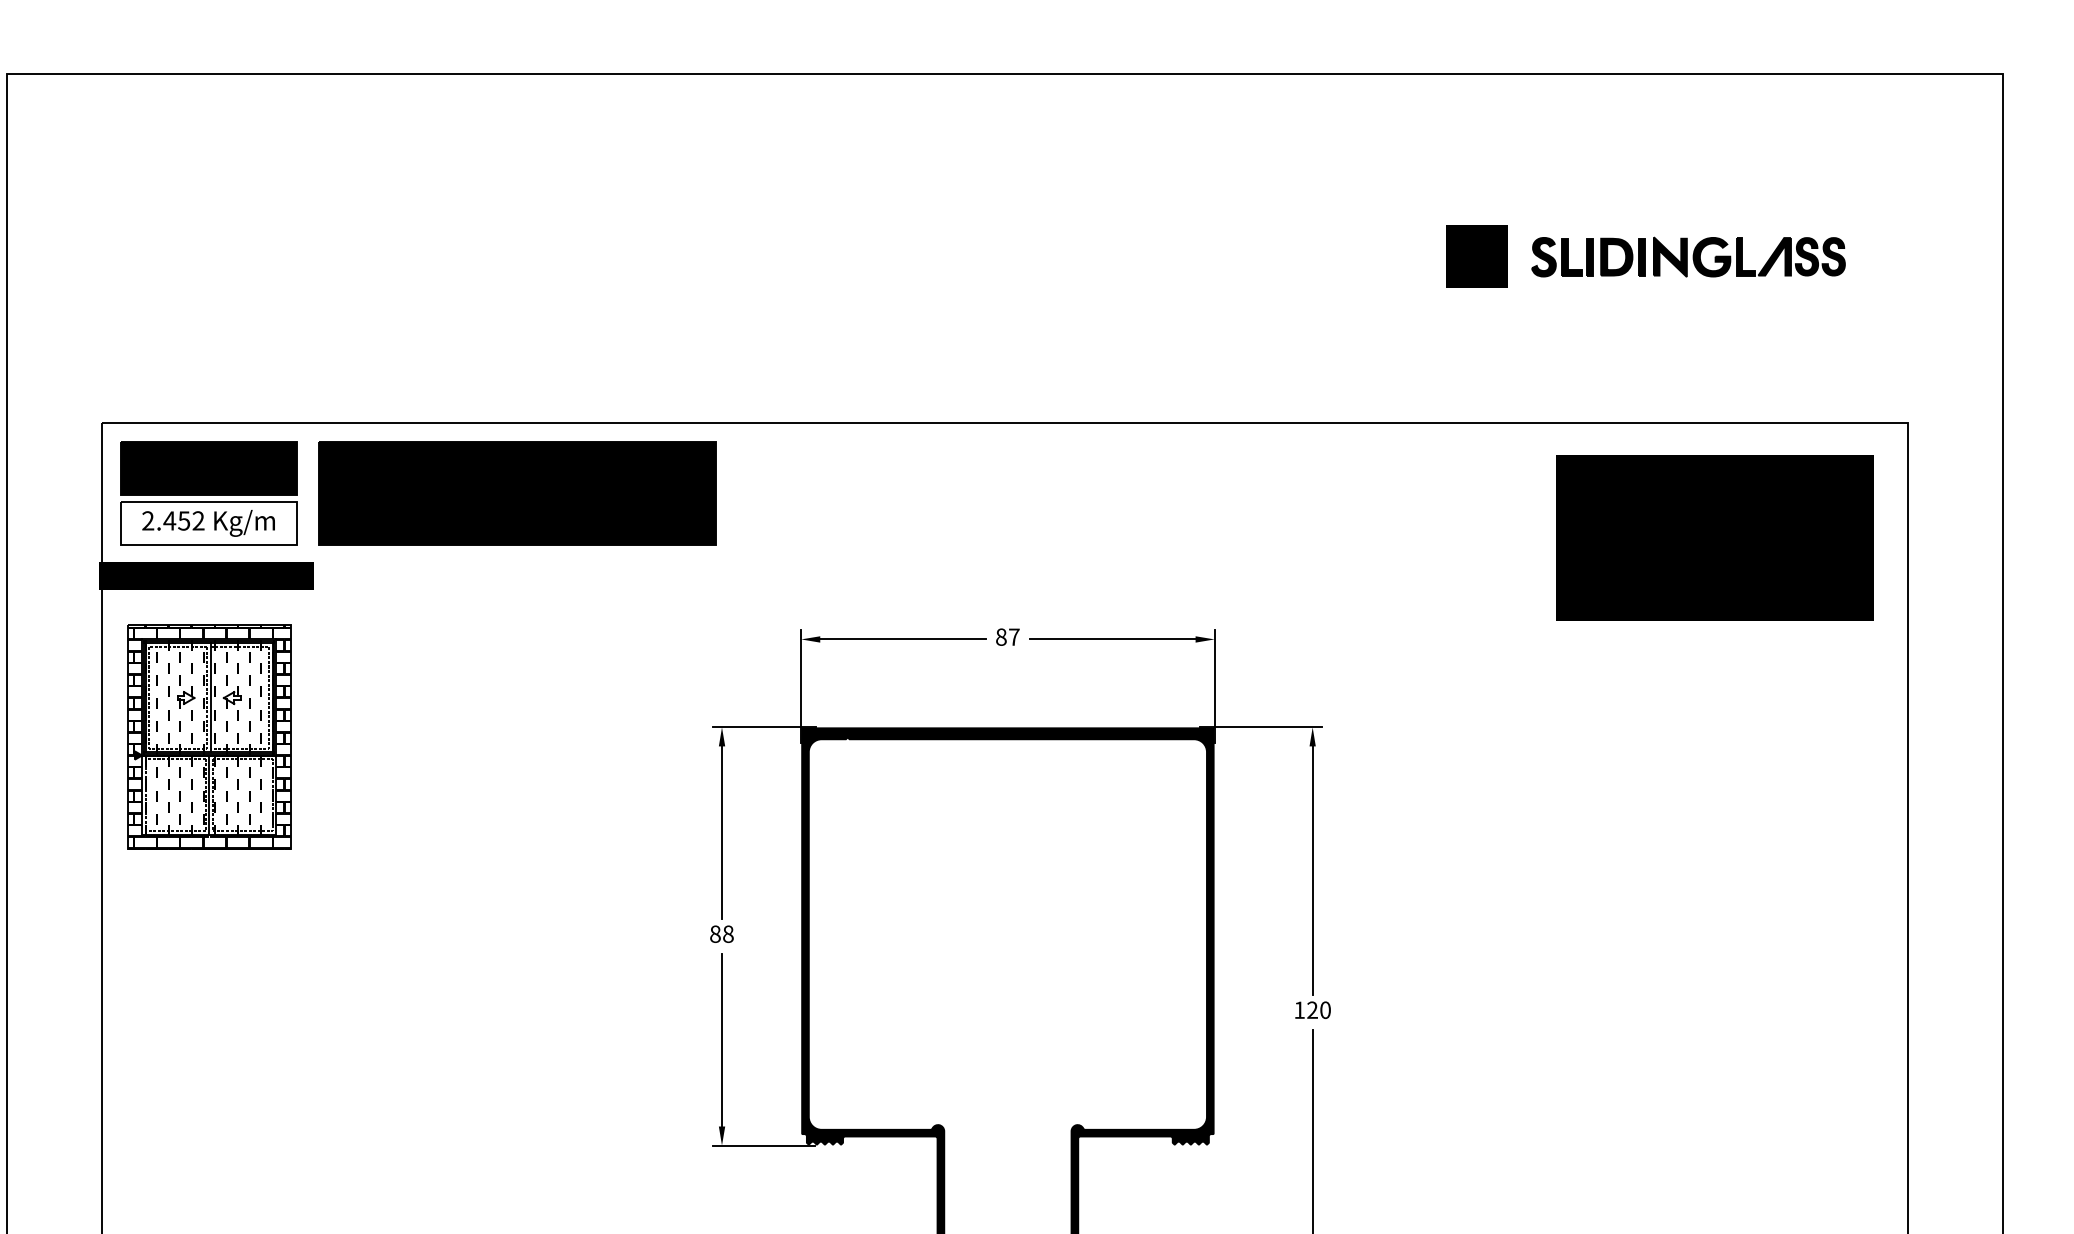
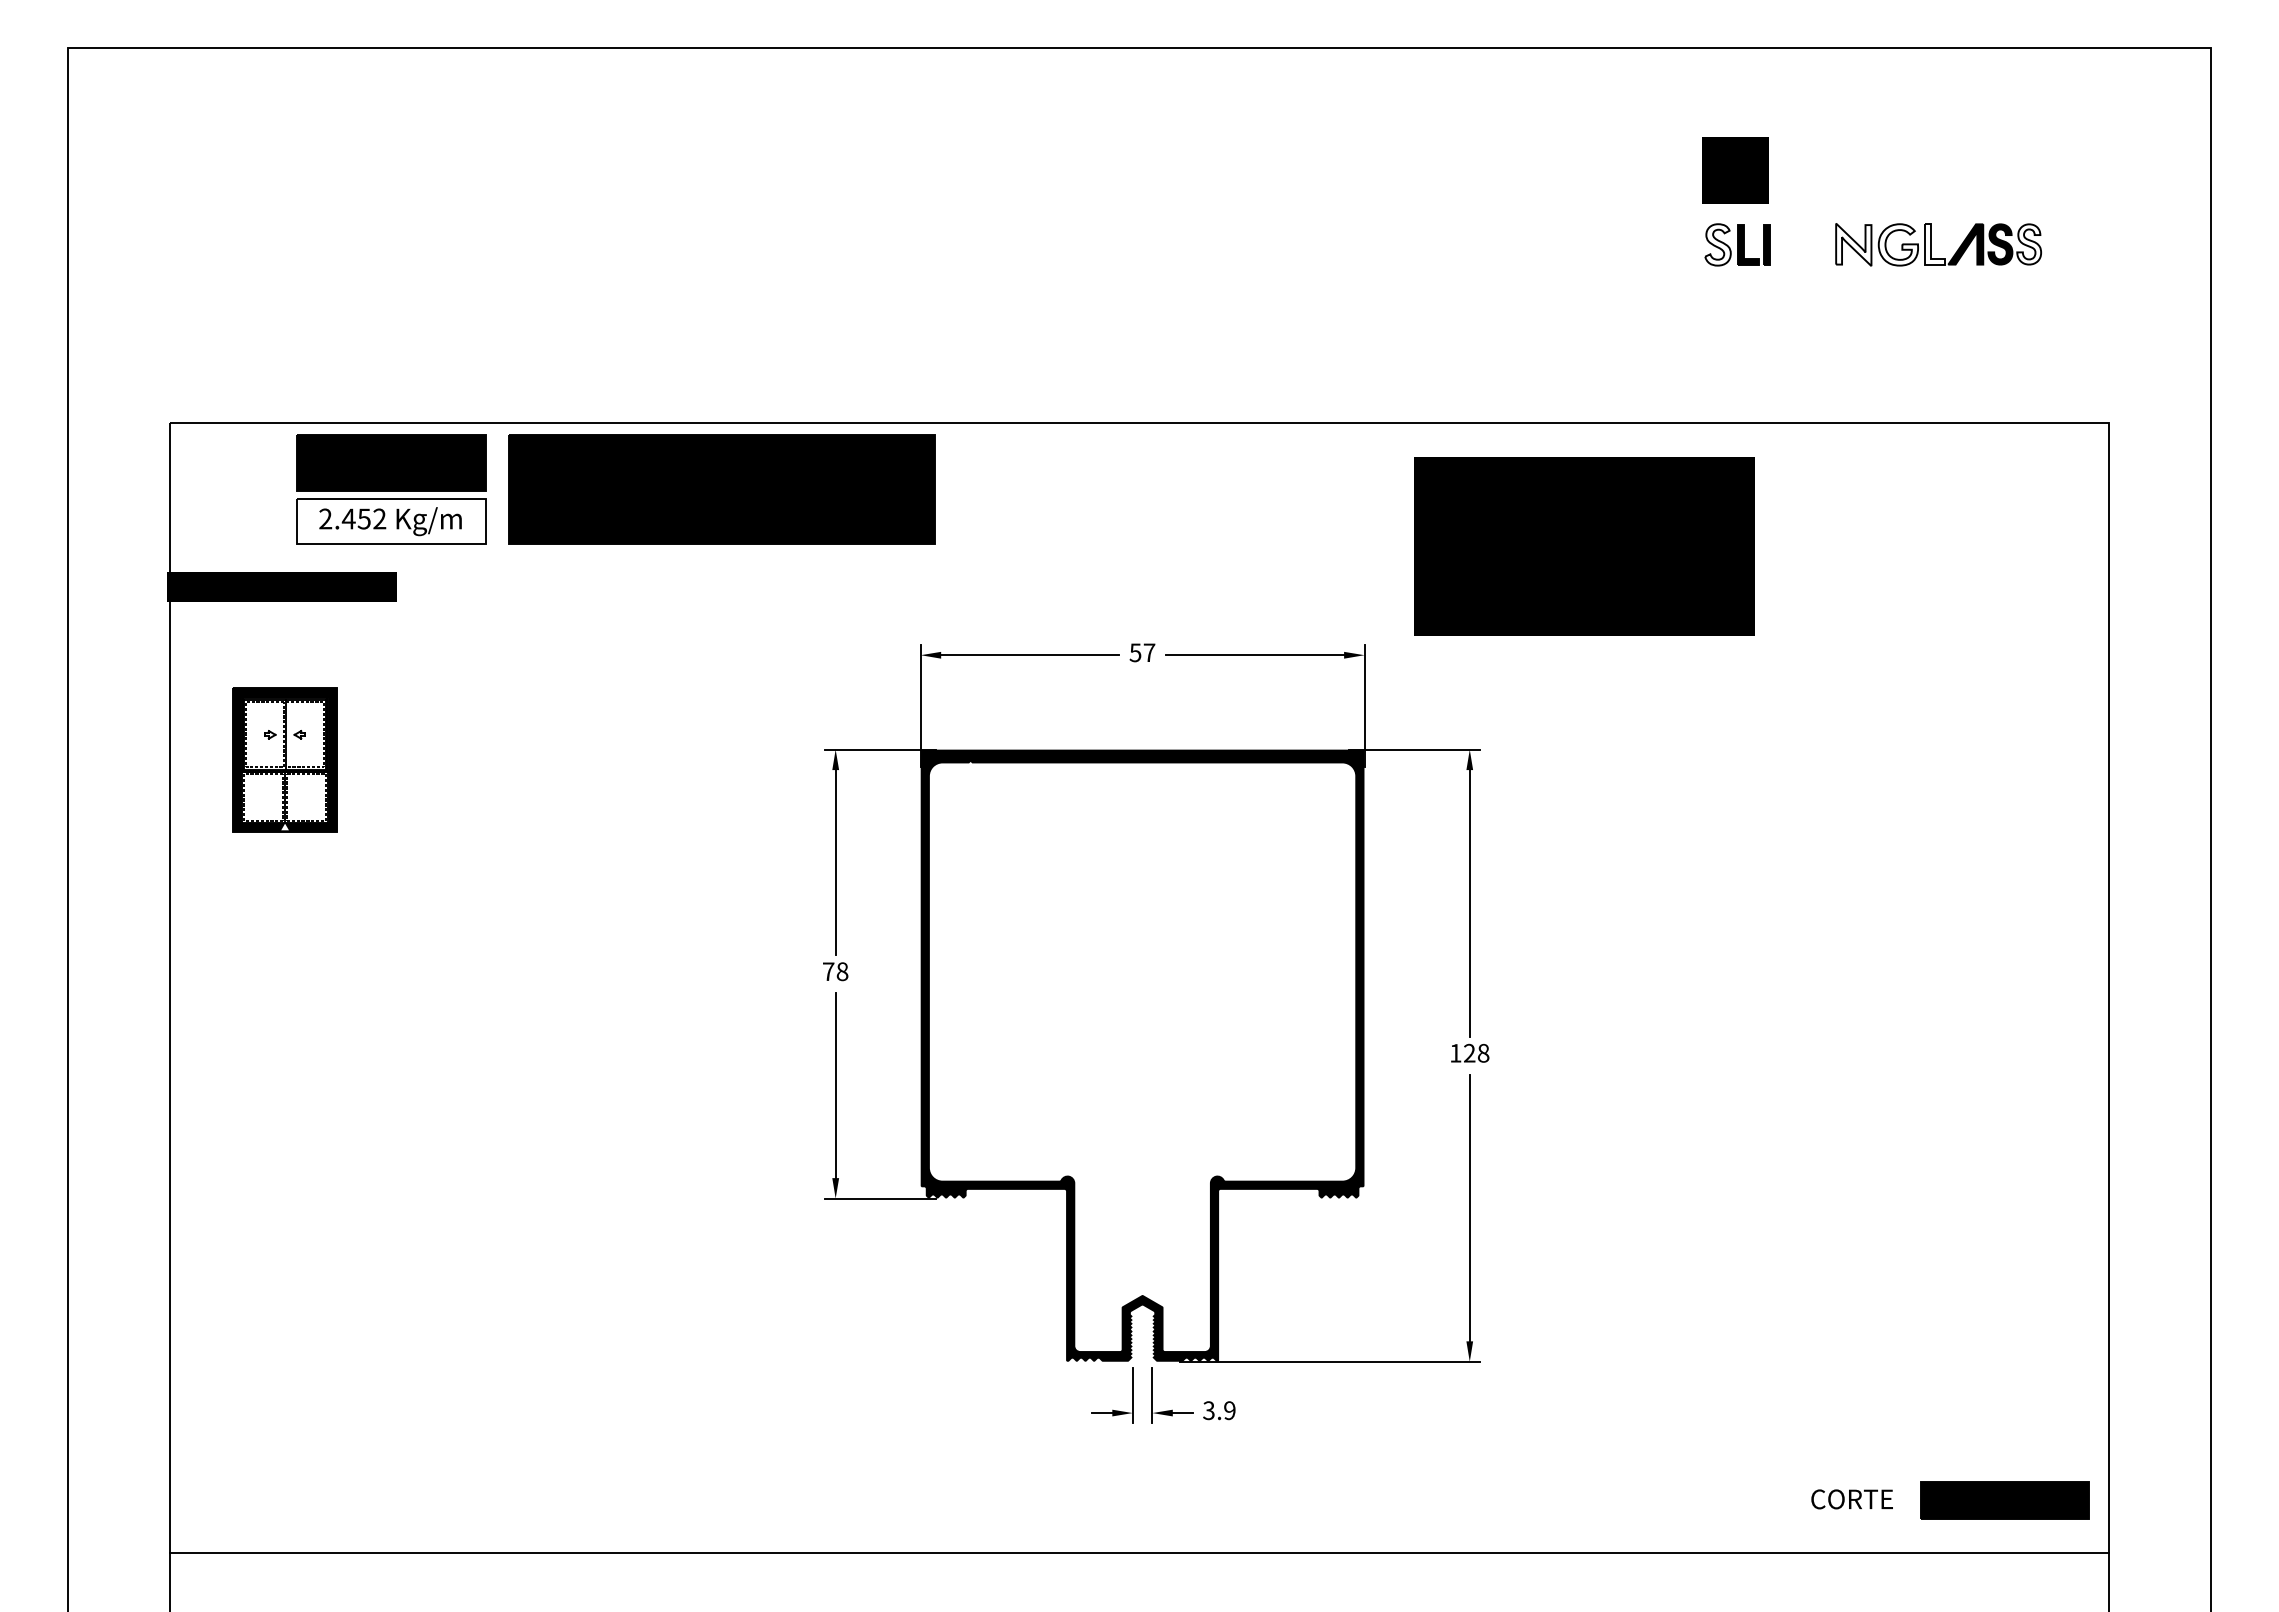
part: (1476, 256) -> (1735, 170), moved
fill: (1543, 256) -> (1717, 244), removed
part: (1622, 256) -> (1802, 244), removed
fill: (1670, 256) -> (1853, 244), removed
fill: (1712, 256) -> (1898, 244), removed
fill: (1746, 256) -> (1935, 244), removed
fill: (1834, 256) -> (2029, 244), removed
part: (418, 493) -> (615, 489), moved
text: (1714, 538) -> (1584, 546), moved
text: (1001, 636) -> (1135, 652), 87 -> 57
part: (208, 736) -> (284, 759), size x0.6
text: (715, 934) -> (828, 971), 88 -> 78
text: (1325, 1010) -> (1483, 1053), 120 -> 128

